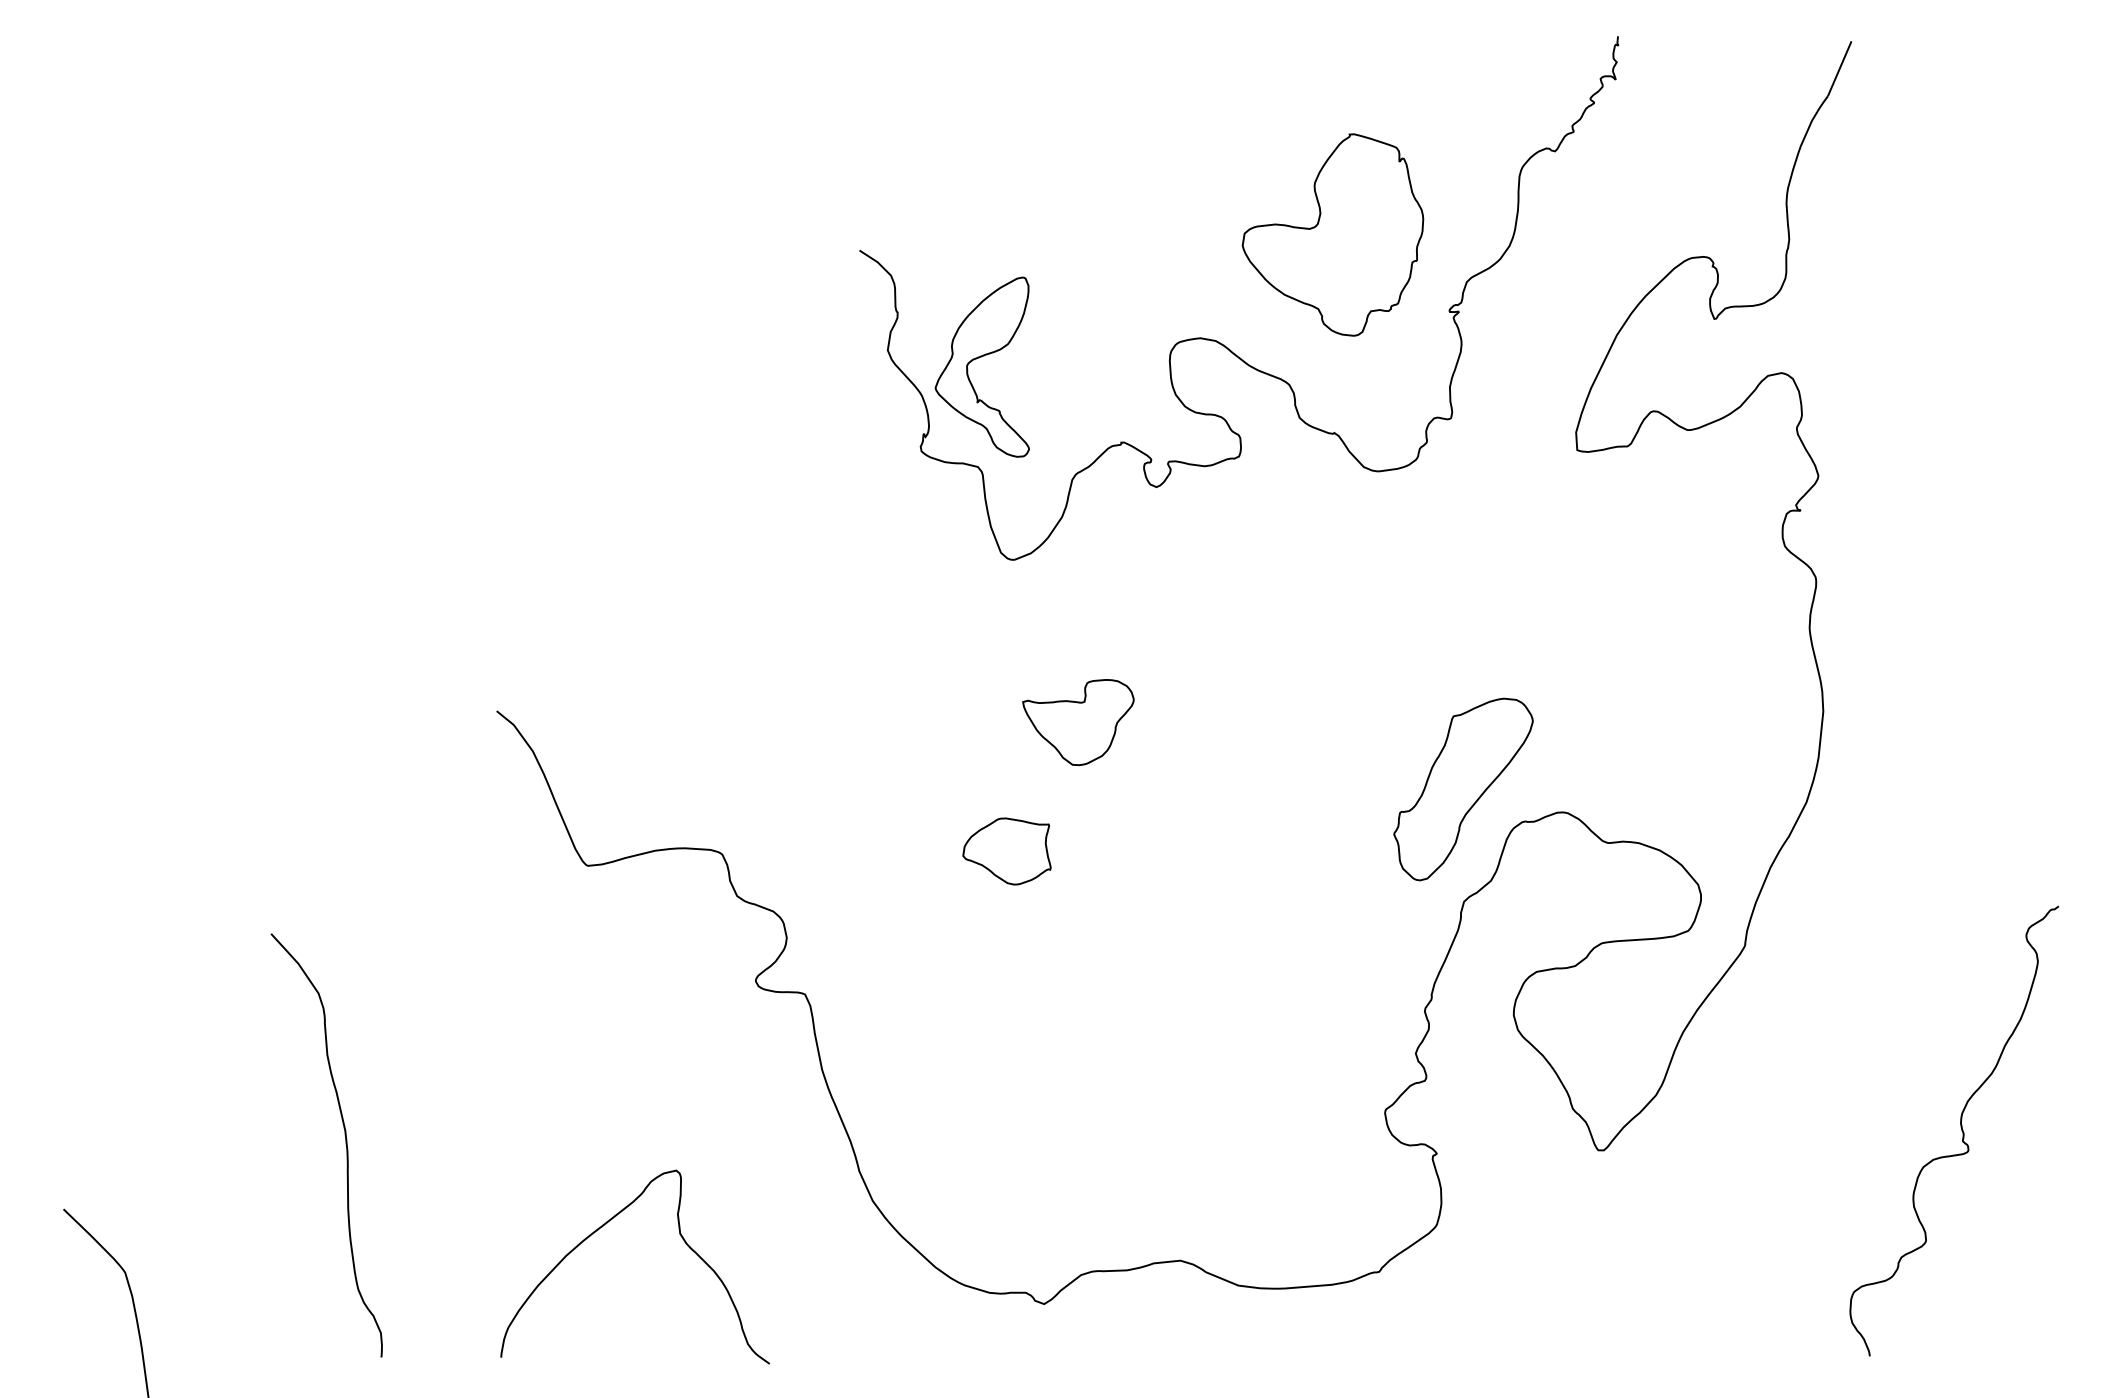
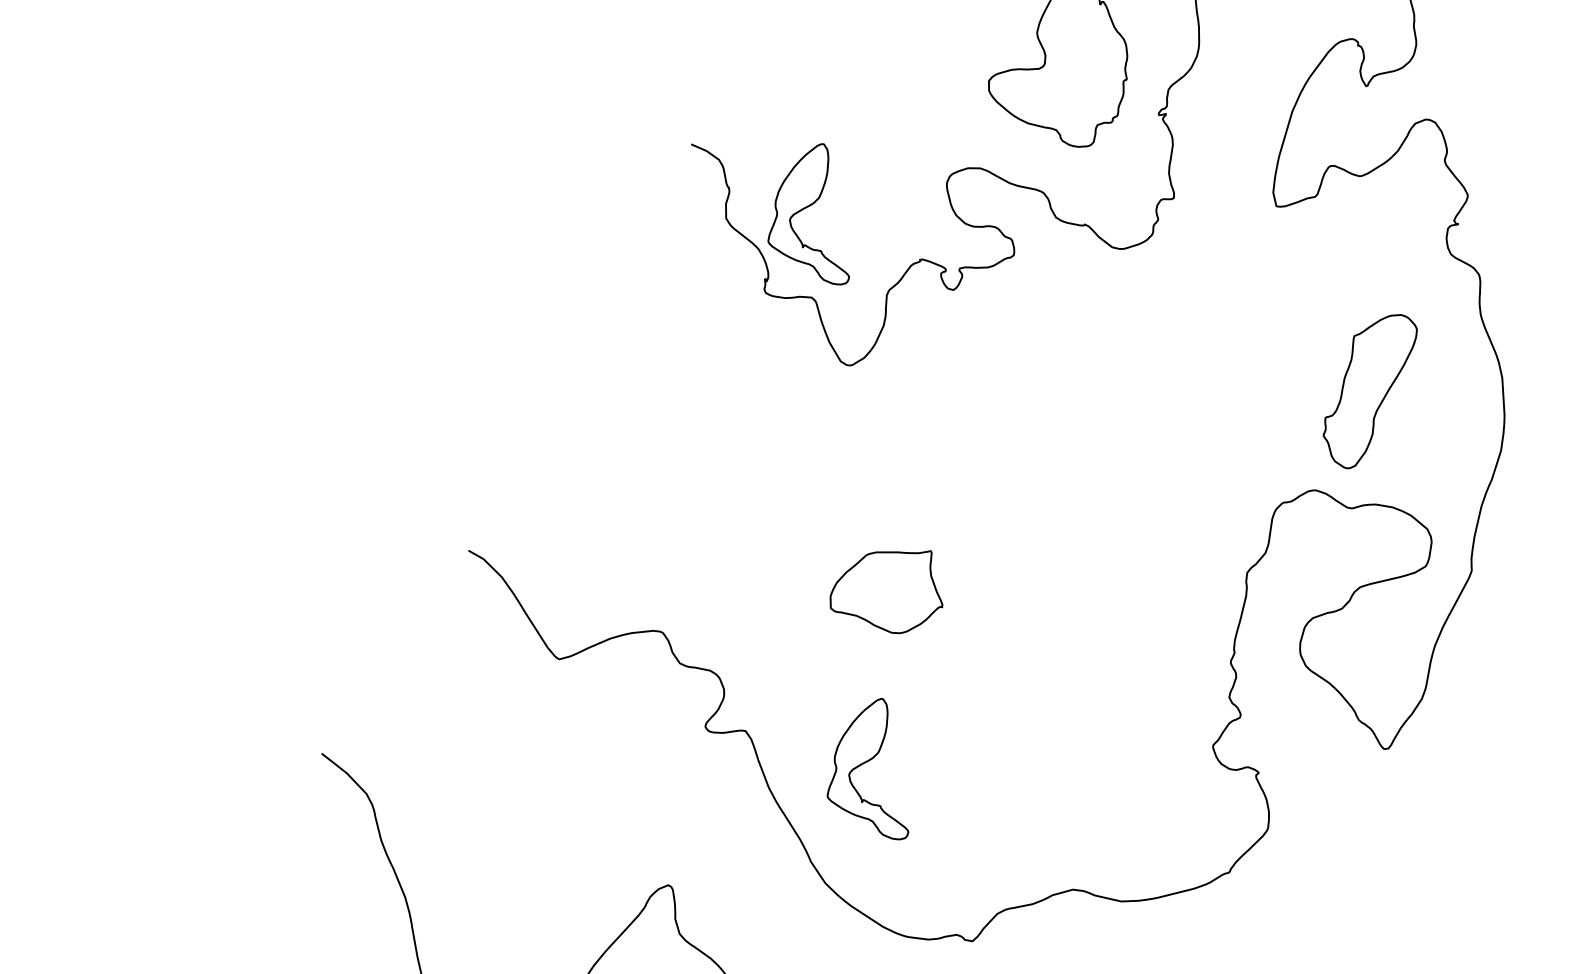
part: (1078, 722) -> (923, 483), removed
part: (1463, 789) -> (1371, 391), moved
part: (1006, 851) -> (884, 593), size x1.6
part: (937, 1063) -> (857, 767), added

